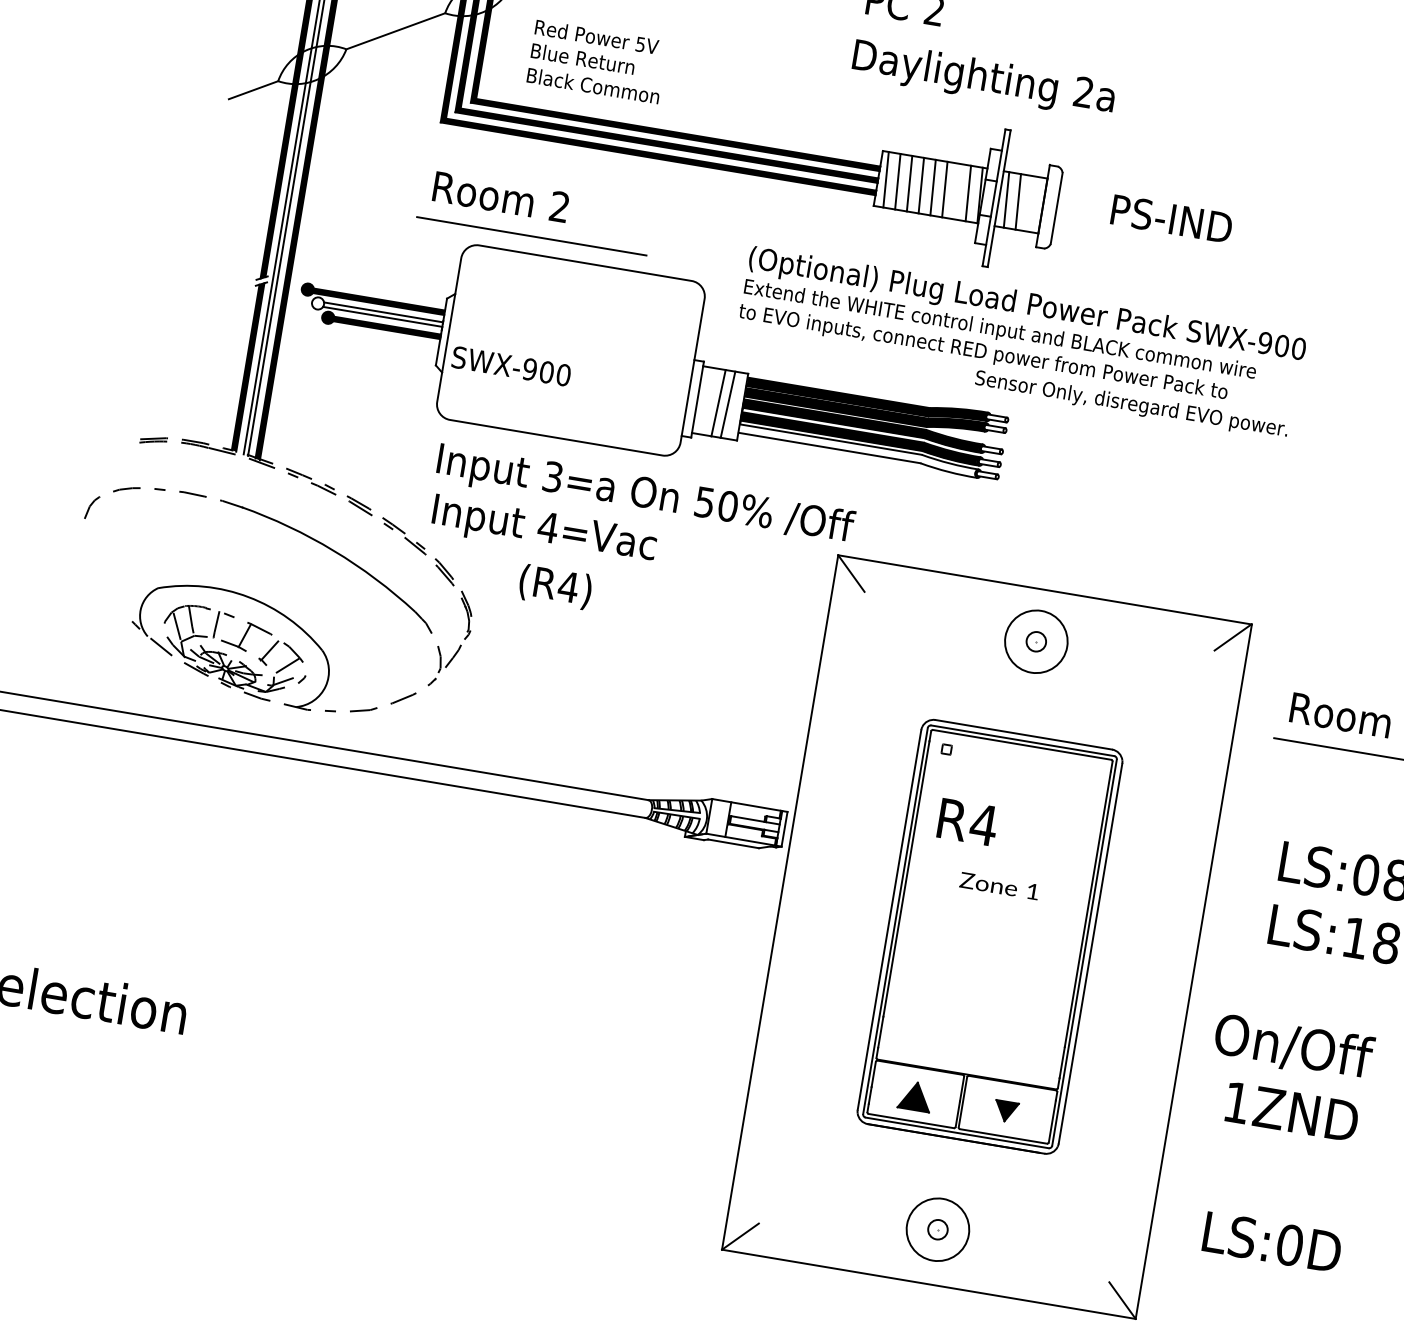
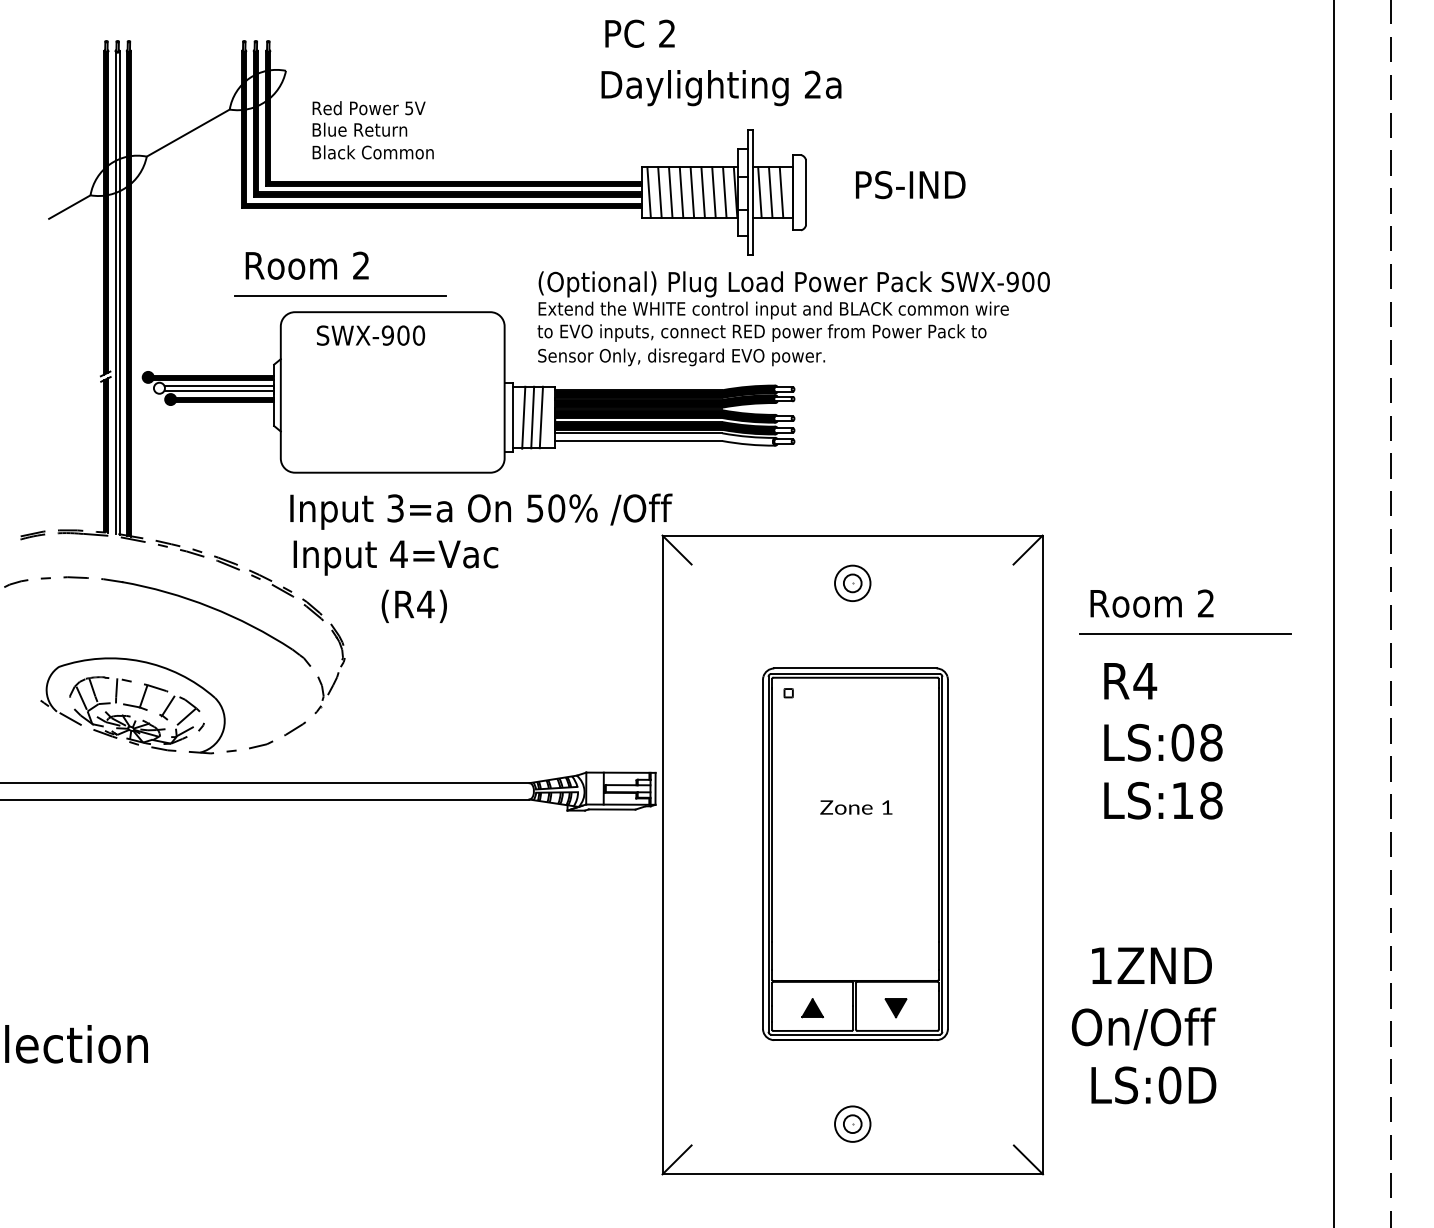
line: (956, 191) -> (713, 192), added
line: (1030, 203) -> (781, 192), added
text: (512, 366) -> (371, 335), moved
line: (708, 401) -> (523, 417), added
text: (1131, 405) -> (681, 357), moved
circle: (1036, 641) -> (852, 583), size x0.62
text: (967, 822) -> (1130, 681), moved
text: (1293, 1047) -> (1143, 1028), moved
part: (915, 1096) -> (812, 1008), size x0.71
circle: (937, 1228) -> (852, 1123), size x0.62

